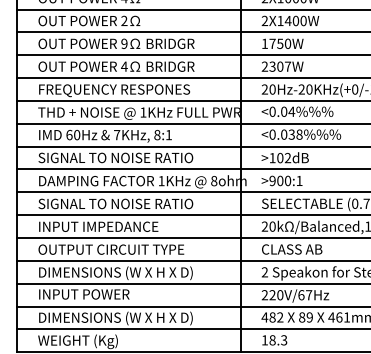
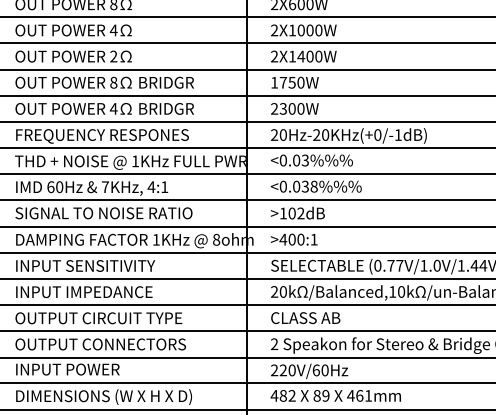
text: (124, 43) -> (113, 82), 9 -> 8
text: (287, 66) -> (300, 108), 2307W -> 2300W
text: (291, 111) -> (305, 160), <0.04%%% -> <0.03%%%
text: (157, 135) -> (151, 187), 8:1 -> 4:1
text: (272, 180) -> (283, 239), >900:1 -> >400:1
text: (115, 203) -> (103, 265), SIGNAL TO NOISE RATIO -> INPUT SENSITIVITY
text: (115, 273) -> (103, 345), DIMENSIONS (W X H X D) -> OUTPUT CONNECTORS
text: (308, 295) -> (324, 370), 220V/67Hz -> 220V/60Hz

